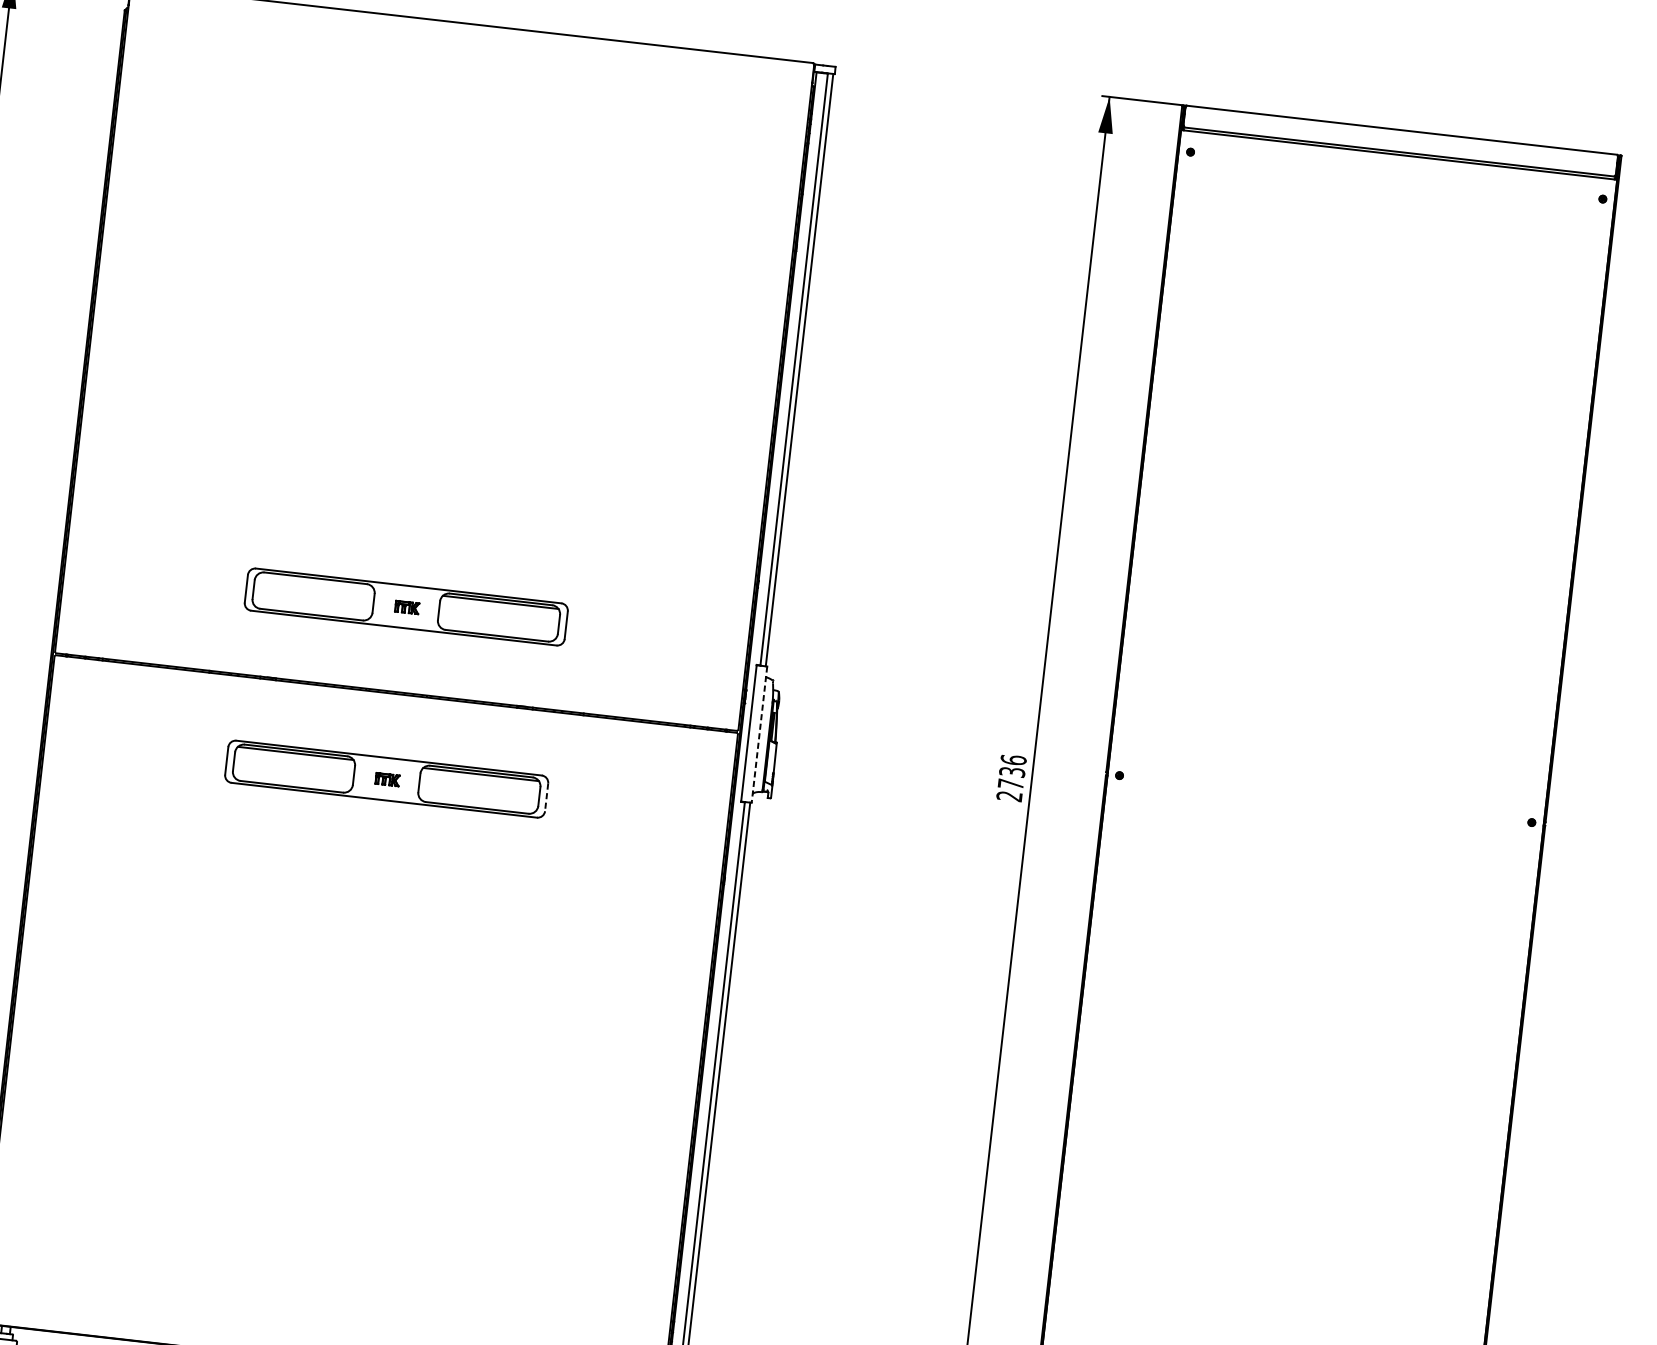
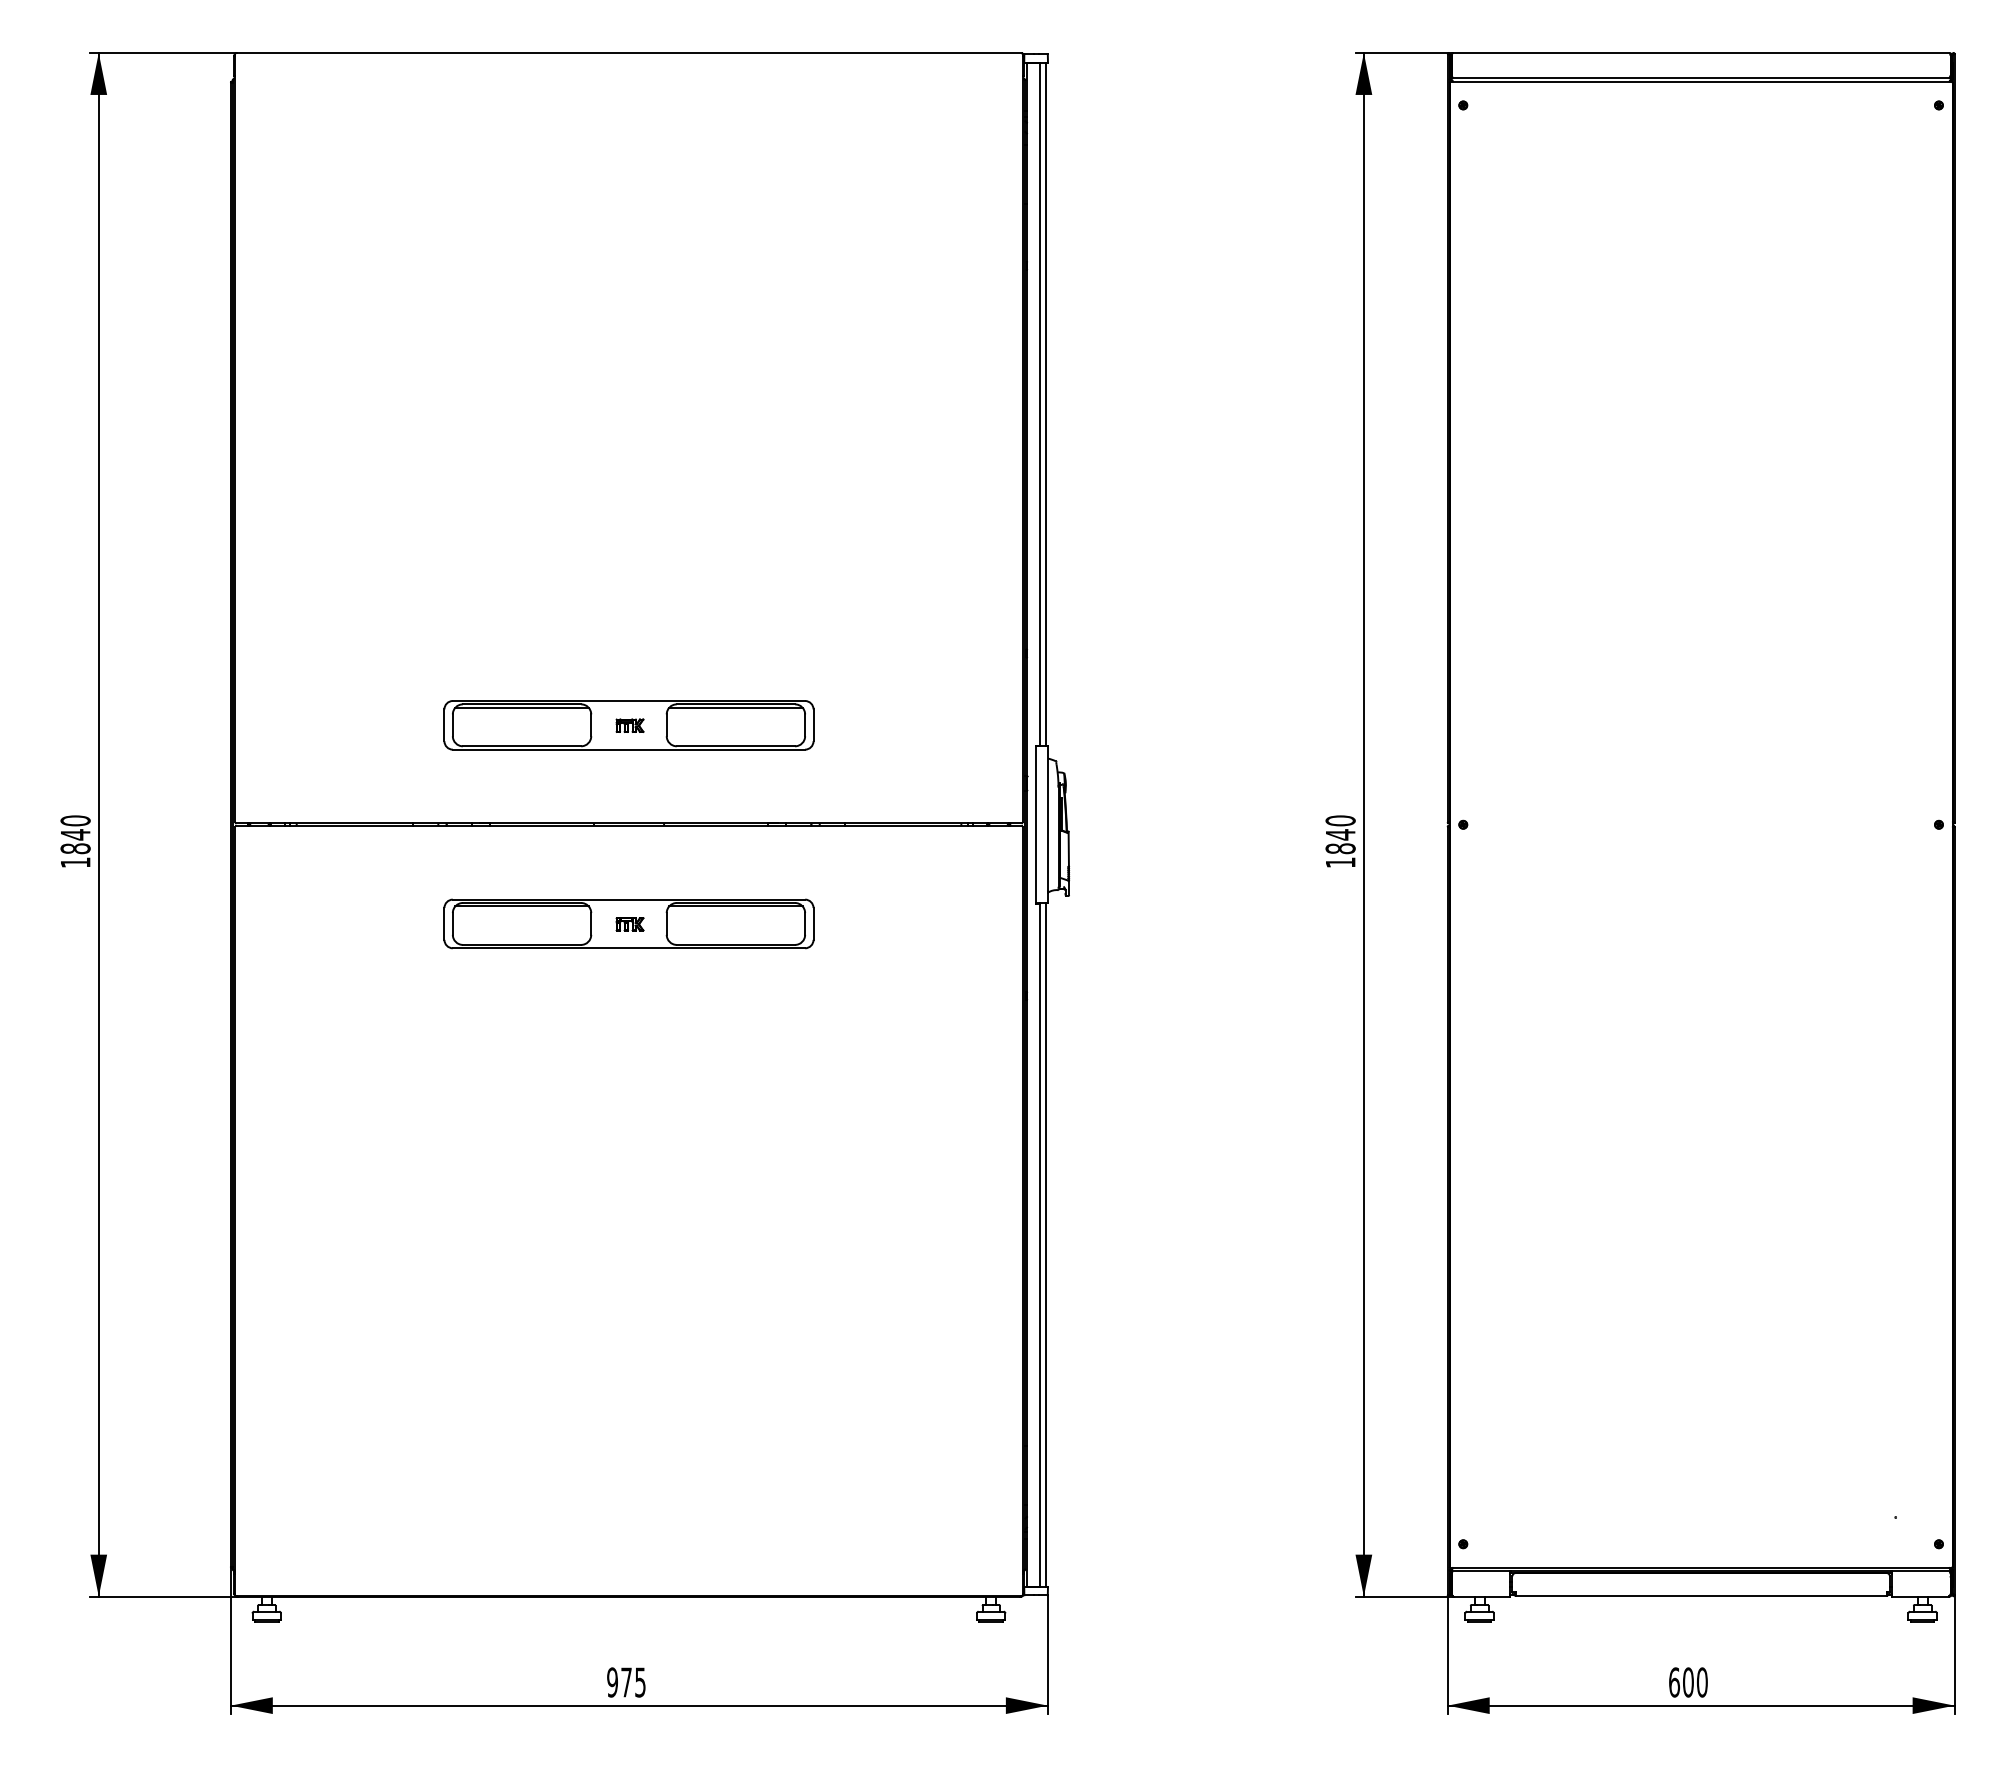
line: (314, 580) -> (521, 707), added
line: (759, 734) -> (1047, 824), dashed -> solid
text: (1011, 777) -> (1340, 841), 2736 -> 1840
line: (546, 797) -> (813, 923), dashed -> solid

